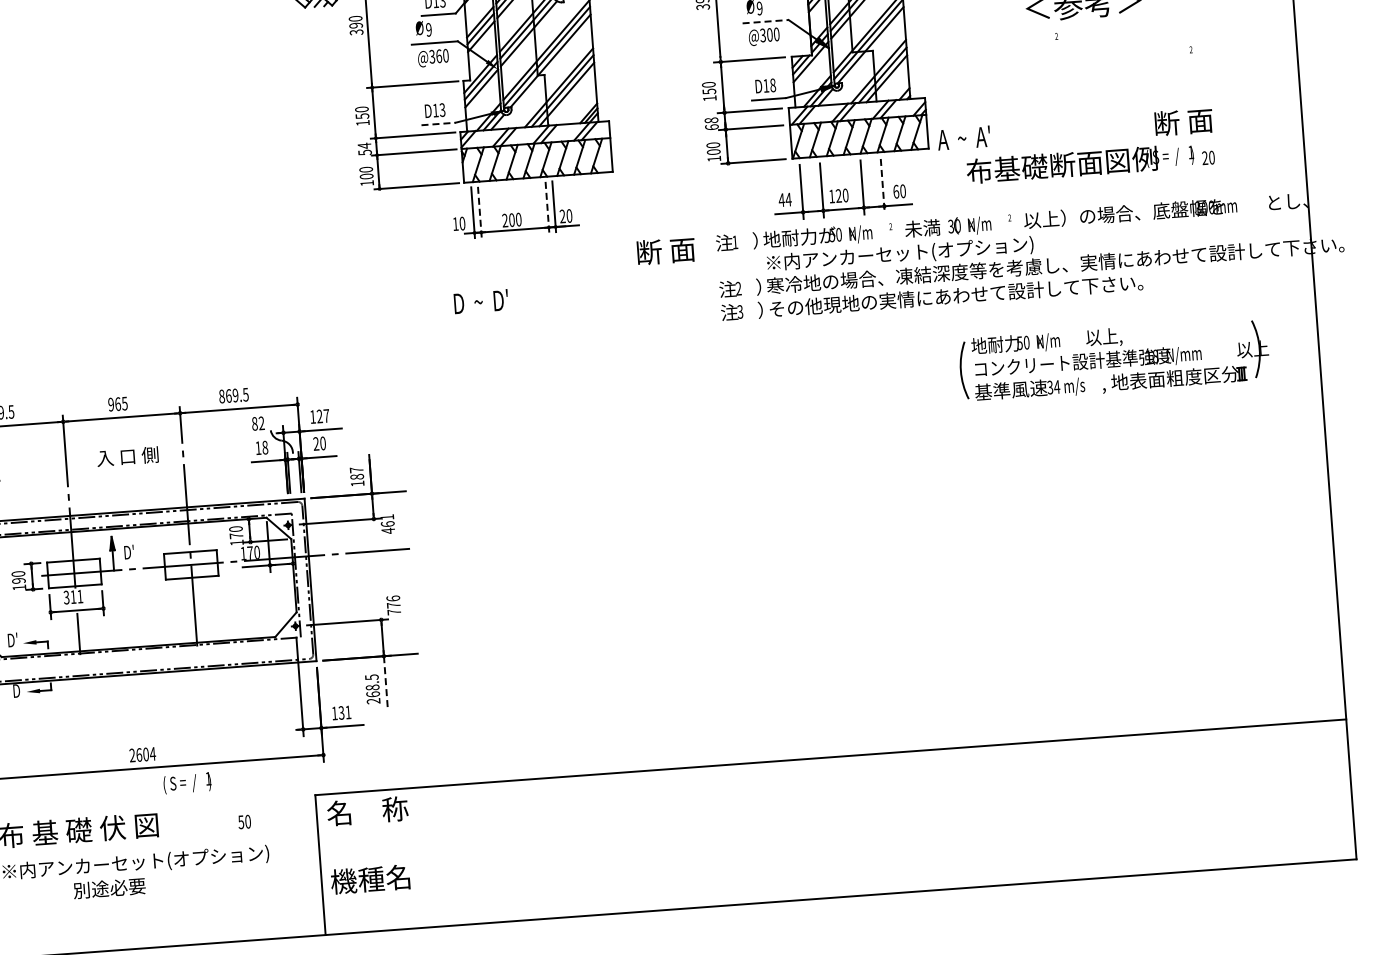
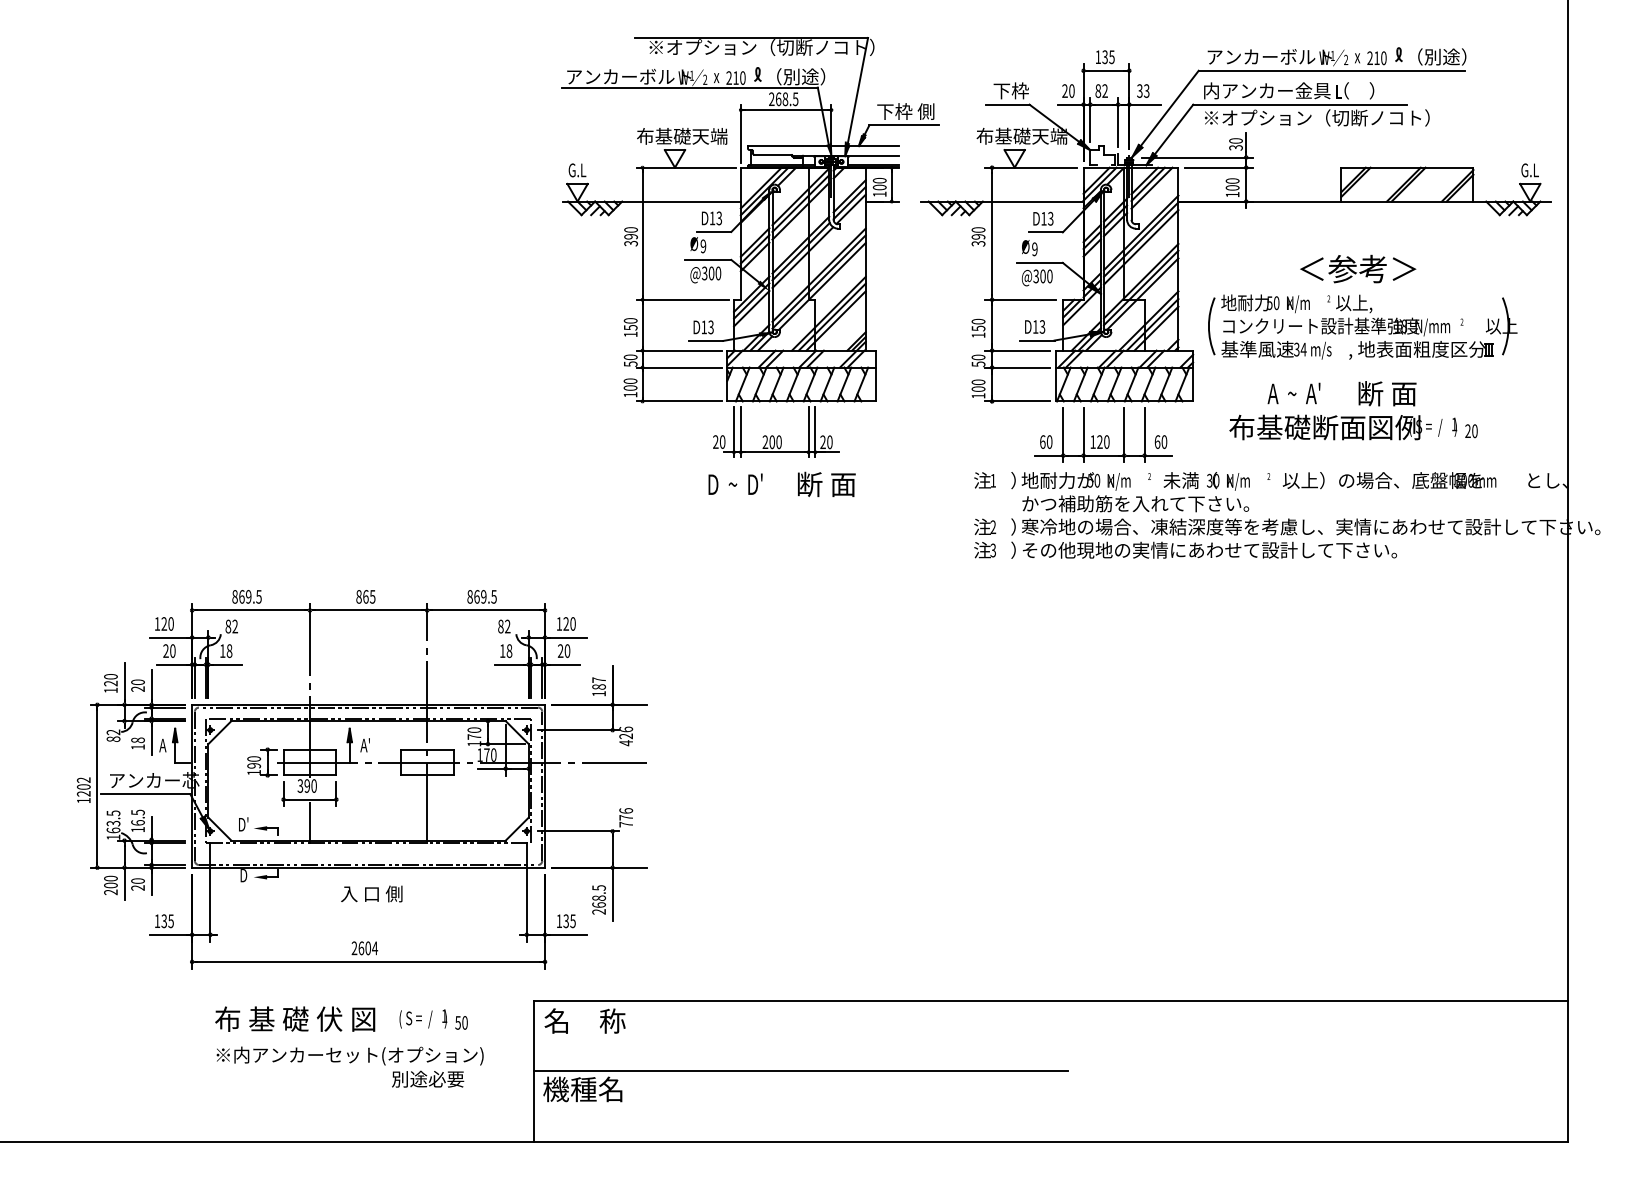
line: (766, 21) -> (1040, 262), dashed -> solid
text: (439, 56) -> (711, 273), @360 -> @300
text: (773, 84) -> (1042, 326), D18 -> D13
text: (1183, 121) -> (1387, 393), moved
line: (438, 123) -> (706, 340), dashed -> solid
text: (711, 123) -> (978, 360), 68 -> 50
text: (963, 138) -> (1293, 393), moved
text: (364, 146) -> (630, 357), 54 -> 50
line: (882, 186) -> (1144, 435), dashed -> solid
text: (784, 199) -> (1045, 441), 44 -> 60
line: (547, 207) -> (808, 432), dashed -> solid
line: (479, 212) -> (740, 432), dashed -> solid
text: (455, 223) -> (715, 441), 10 -> 20
text: (665, 250) -> (826, 483), moved
text: (899, 254) -> (1156, 504), ※内アンカーセット(オプション) -> かつ補助筋を入れて下さい。
text: (481, 300) -> (735, 483), moved
part: (1114, 359) -> (1362, 326), moved
text: (110, 404) -> (358, 596), 965 -> 865
text: (326, 415) -> (572, 623), 127 -> 120
text: (127, 456) -> (371, 893), moved
text: (387, 520) -> (626, 732), 461 -> 426
text: (128, 552) -> (365, 745), D' -> A'
text: (76, 596) -> (310, 785), 311 -> 390
line: (385, 682) -> (612, 894), dashed -> solid
text: (347, 712) -> (572, 921), 131 -> 135
text: (187, 782) -> (423, 1018), moved
line: (587, 845) -> (801, 1071), added
text: (110, 887) -> (428, 1078), moved

